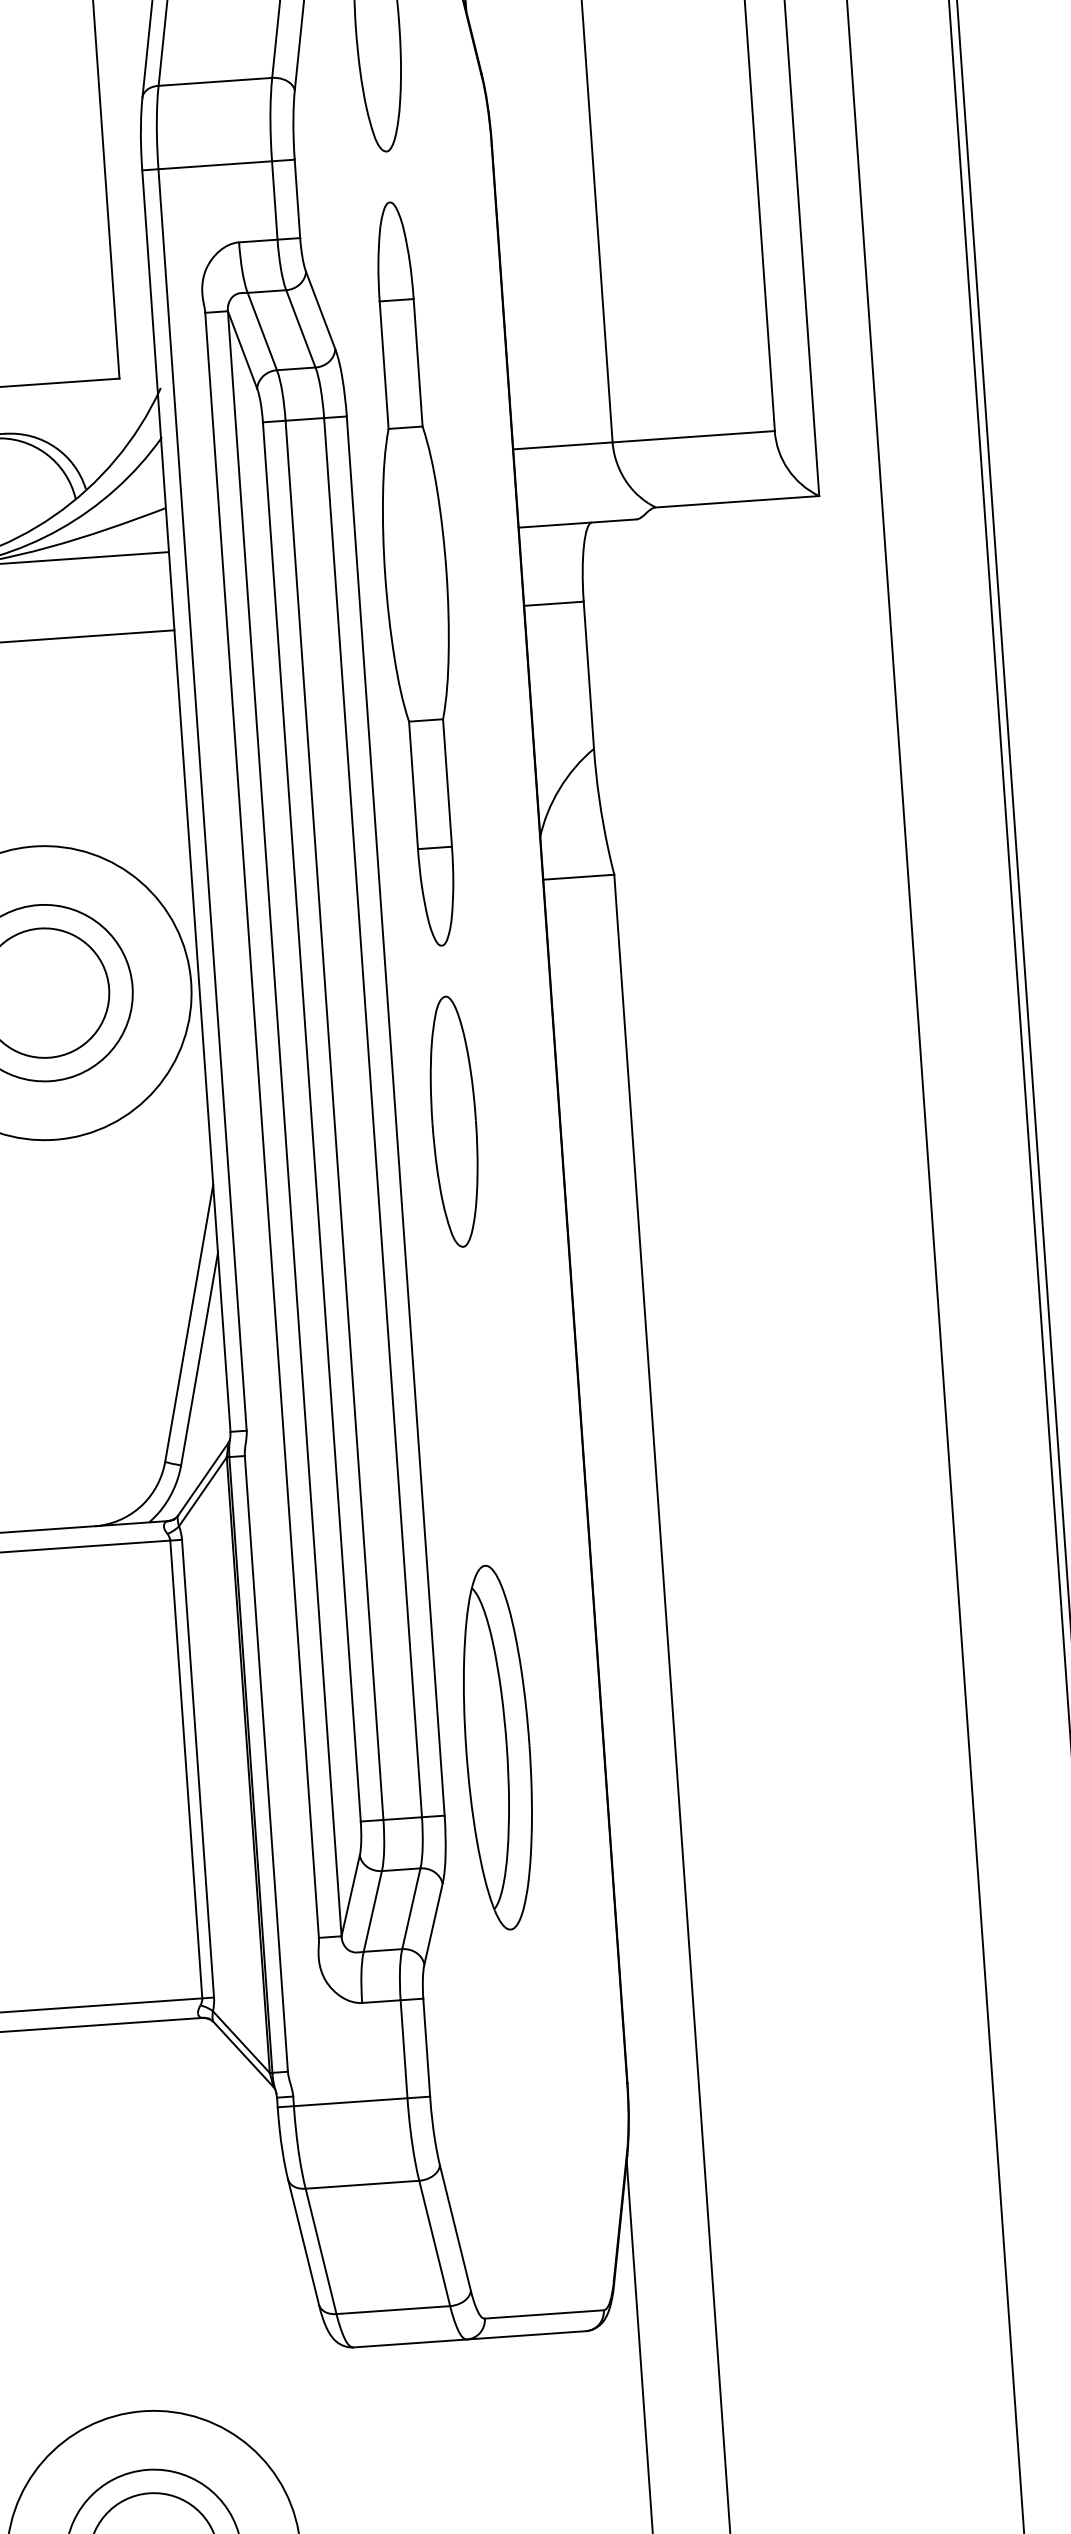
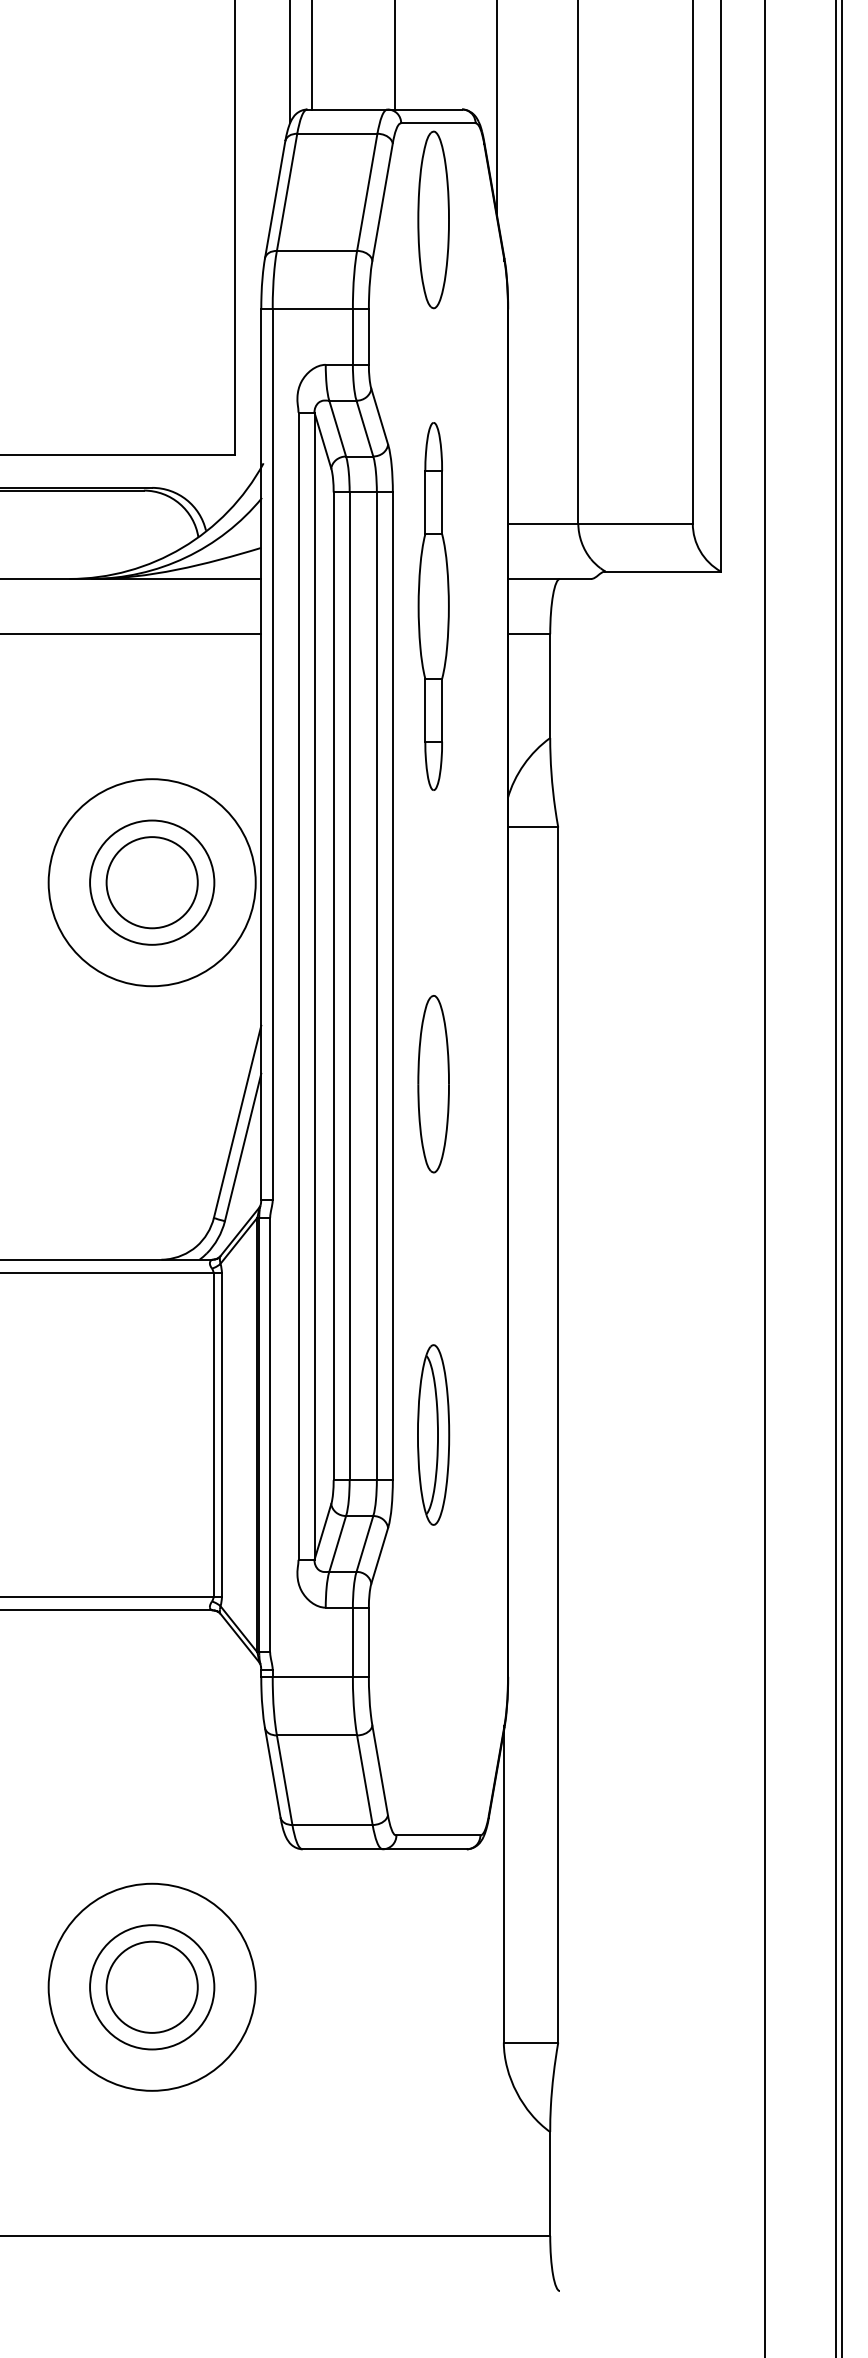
part: (415, 574) -> (433, 606), size x0.7
part: (453, 1122) -> (433, 1084), moved
part: (497, 1746) -> (433, 1434), size x0.7

